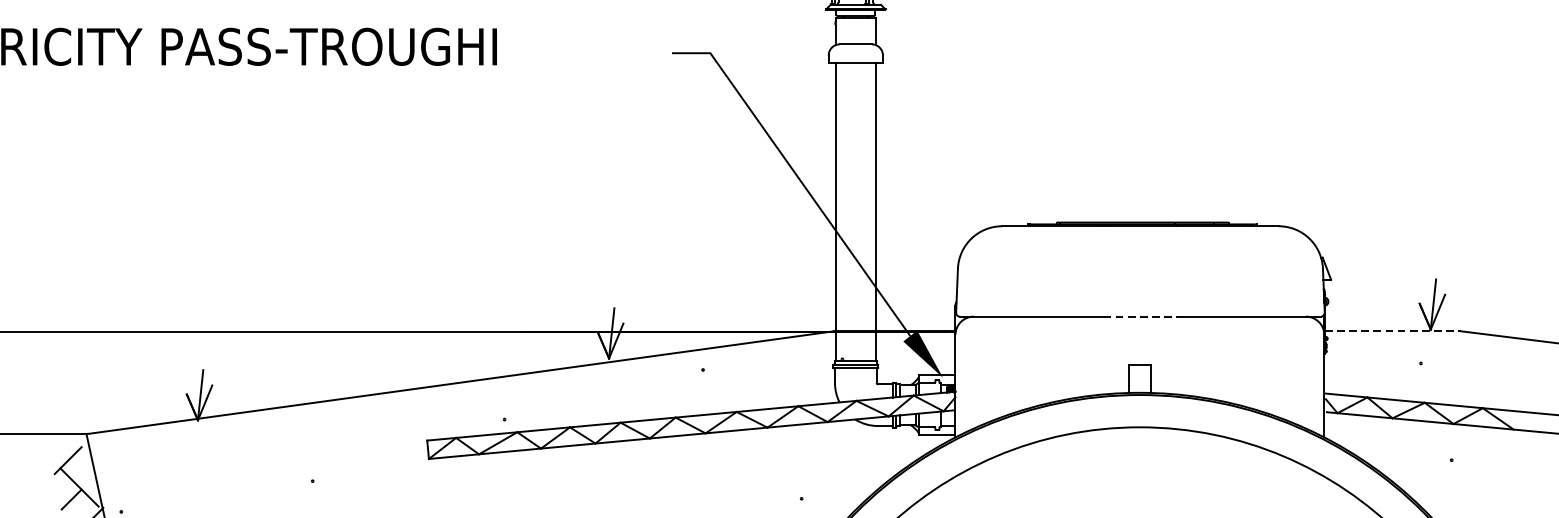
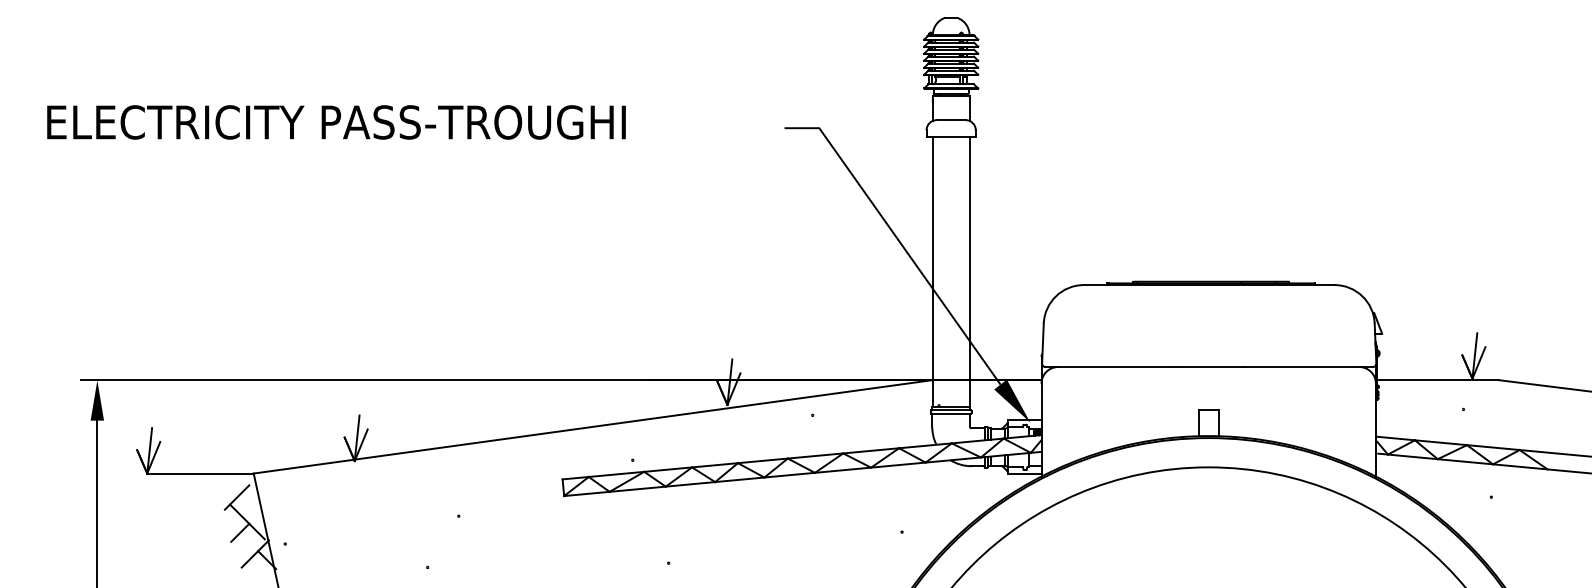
line: (1140, 317) -> (1209, 367), dashed -> solid
line: (1392, 331) -> (1437, 380), dashed -> solid

